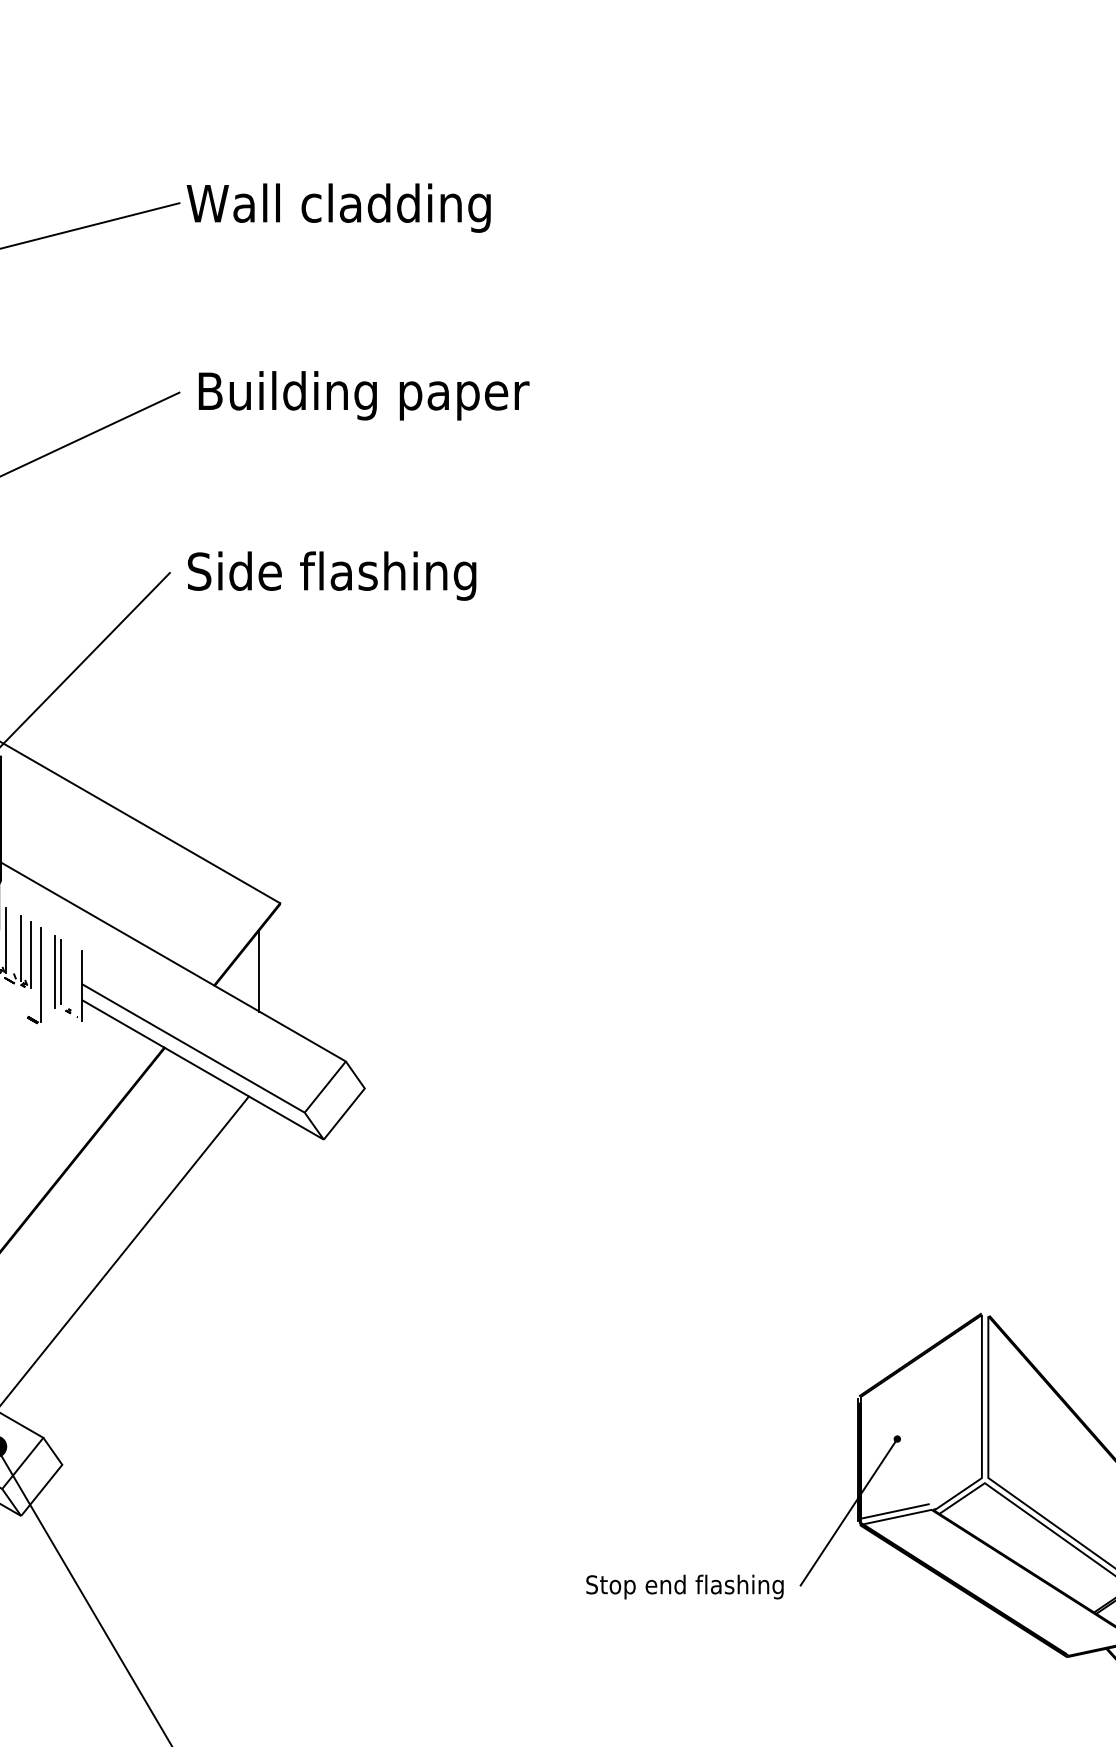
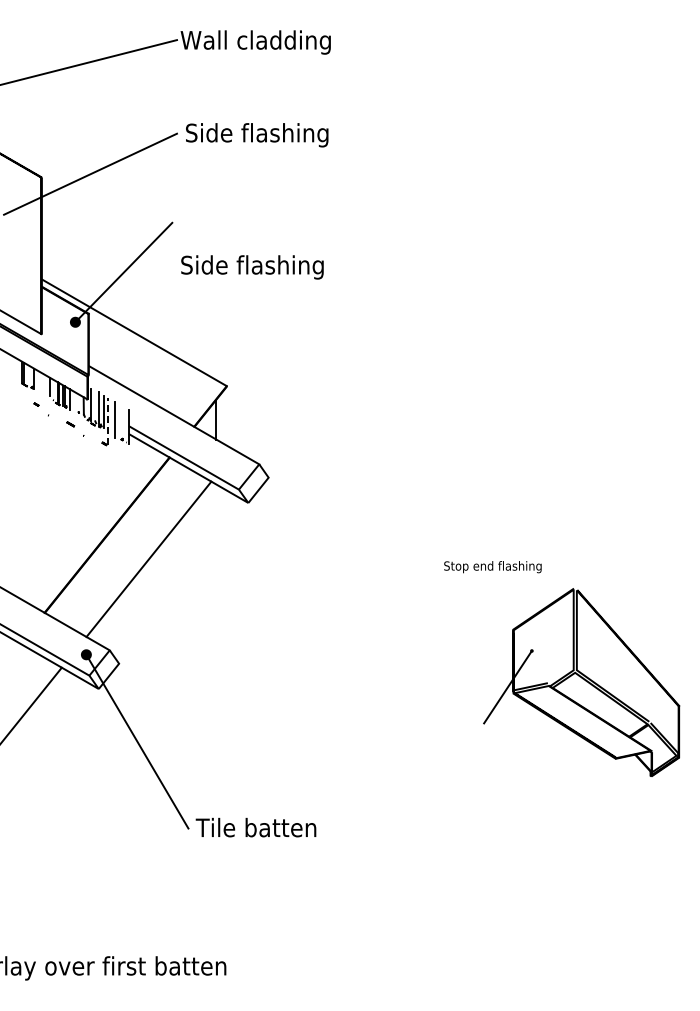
text: (364, 396) -> (268, 135), Building paper -> Side flashing
text: (332, 576) -> (252, 267), moved
line: (61, 972) -> (118, 420), removed
line: (40, 974) -> (108, 421), solid -> dashed
text: (684, 1587) -> (492, 567), moved

